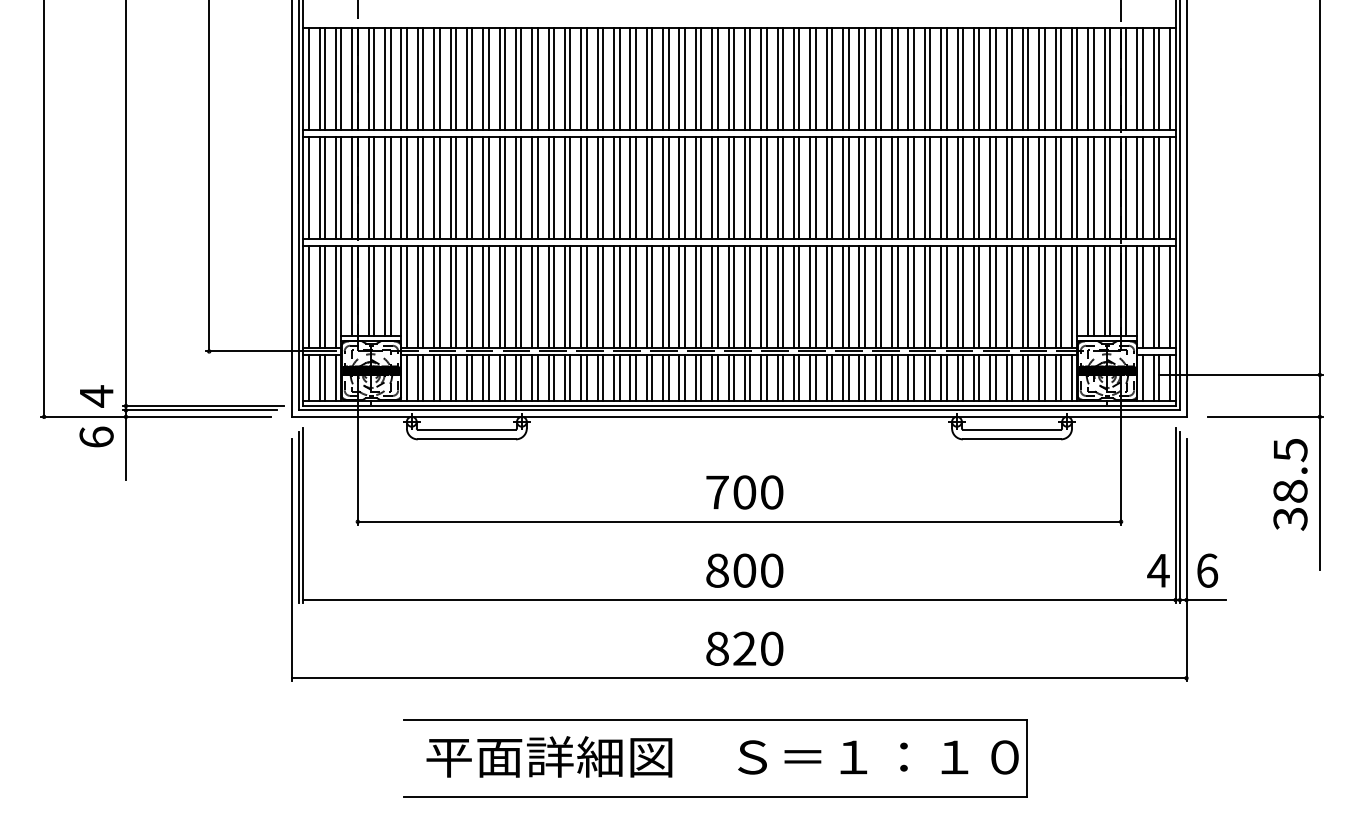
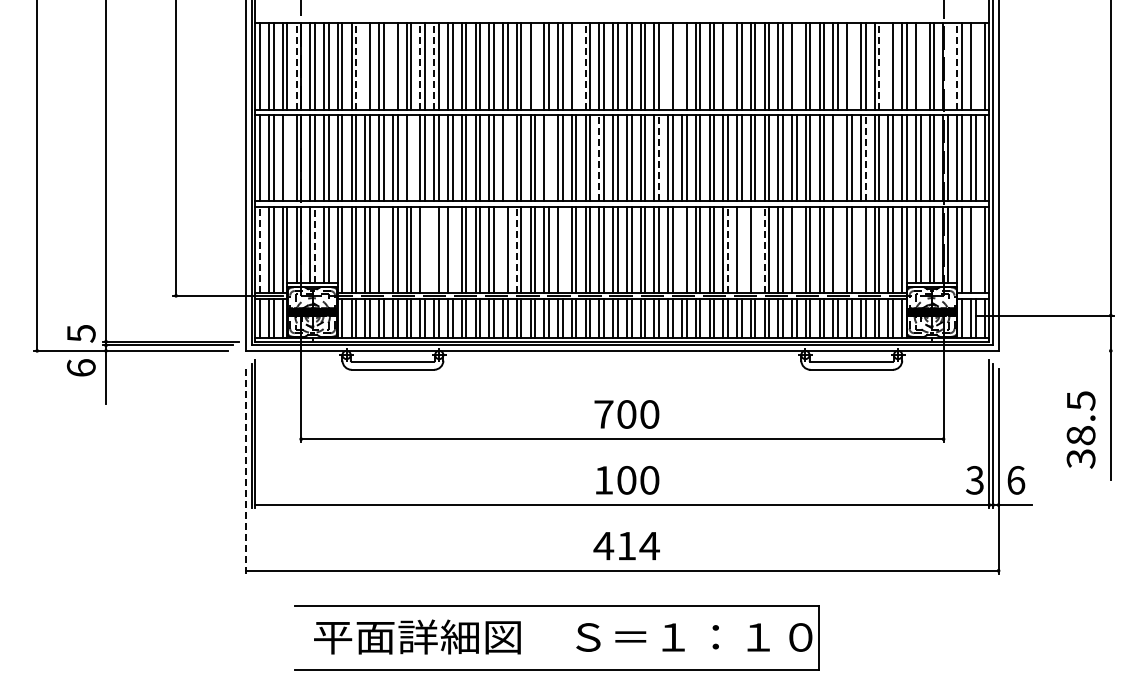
line: (352, 77) -> (296, 65), solid -> dashed
line: (423, 77) -> (356, 65), solid -> dashed
line: (499, 77) -> (420, 65), solid -> dashed
line: (516, 77) -> (434, 65), solid -> dashed
line: (695, 77) -> (585, 65), solid -> dashed
line: (1044, 77) -> (879, 65), solid -> dashed
line: (1137, 77) -> (957, 65), solid -> dashed
line: (434, 78) -> (365, 66), removed
line: (466, 78) -> (392, 66), removed
line: (636, 78) -> (535, 66), removed
line: (684, 78) -> (576, 66), removed
line: (794, 78) -> (668, 66), removed
line: (810, 78) -> (682, 66), removed
line: (864, 78) -> (727, 66), removed
line: (946, 78) -> (796, 66), removed
line: (1011, 78) -> (851, 66), removed
line: (1055, 78) -> (888, 66), removed
line: (1093, 78) -> (920, 66), removed
line: (1126, 78) -> (948, 66), removed
line: (1159, 78) -> (975, 66), removed
line: (712, 187) -> (599, 157), solid -> dashed
line: (783, 187) -> (659, 157), solid -> dashed
line: (1028, 187) -> (865, 157), solid -> dashed
line: (341, 188) -> (287, 158), removed
line: (488, 188) -> (411, 158), removed
line: (602, 188) -> (507, 158), removed
line: (651, 188) -> (548, 158), removed
line: (995, 188) -> (837, 158), removed
line: (373, 290) -> (314, 244), solid -> dashed
line: (308, 296) -> (259, 249), solid -> dashed
line: (455, 296) -> (383, 249), removed
line: (505, 296) -> (425, 249), removed
line: (516, 296) -> (434, 249), removed
line: (537, 296) -> (452, 249), removed
line: (598, 296) -> (503, 249), removed
line: (613, 296) -> (516, 249), solid -> dashed
line: (668, 296) -> (562, 249), removed
line: (810, 296) -> (682, 249), removed
line: (864, 296) -> (727, 249), solid -> dashed
line: (881, 296) -> (741, 249), removed
line: (897, 296) -> (755, 249), removed
line: (908, 296) -> (764, 249), solid -> dashed
line: (946, 296) -> (796, 249), removed
line: (995, 296) -> (837, 249), removed
line: (1022, 296) -> (860, 249), removed
line: (1159, 296) -> (975, 249), removed
text: (96, 396) -> (81, 333), 4 -> 5
line: (1264, 416) -> (1064, 350), removed
text: (1289, 484) -> (1080, 429), moved
line: (292, 559) -> (246, 470), solid -> dashed
text: (717, 570) -> (603, 480), 800 -> 100
text: (1157, 570) -> (974, 480), 4 -> 3
text: (744, 648) -> (626, 545), 820 -> 414
part: (739, 750) -> (577, 631), moved

